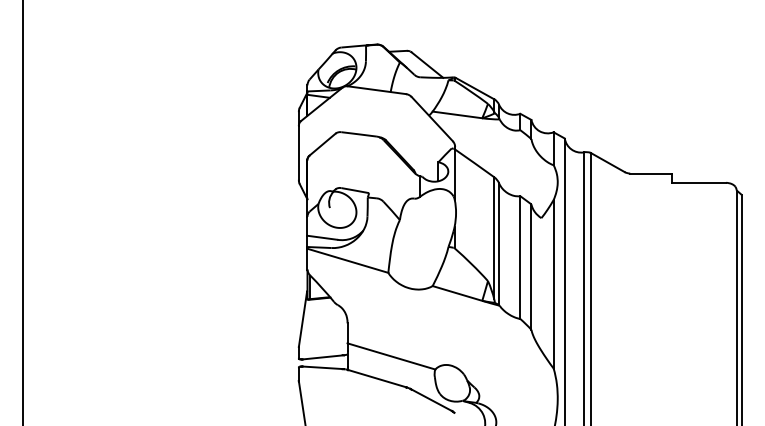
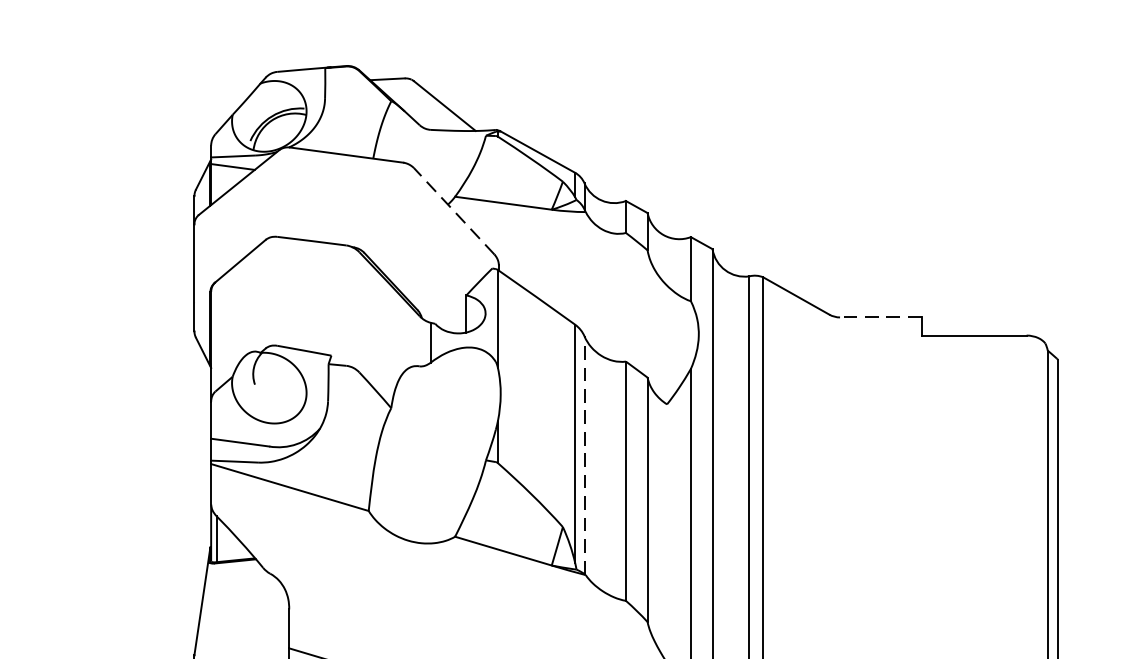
line: (431, 118) -> (452, 210), solid -> dashed
line: (651, 173) -> (881, 317), solid -> dashed
line: (499, 244) -> (585, 455), solid -> dashed

